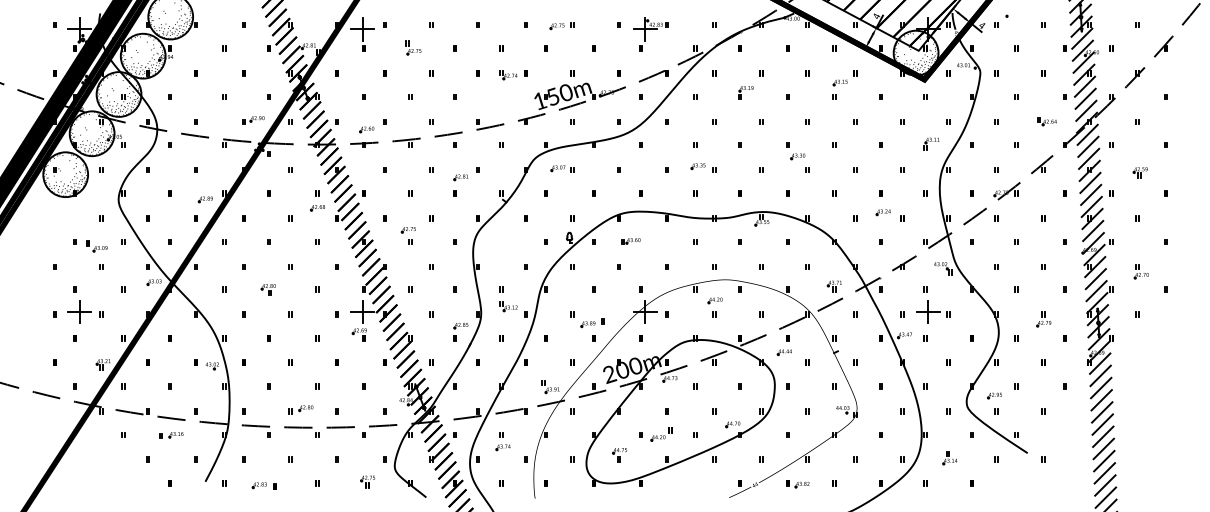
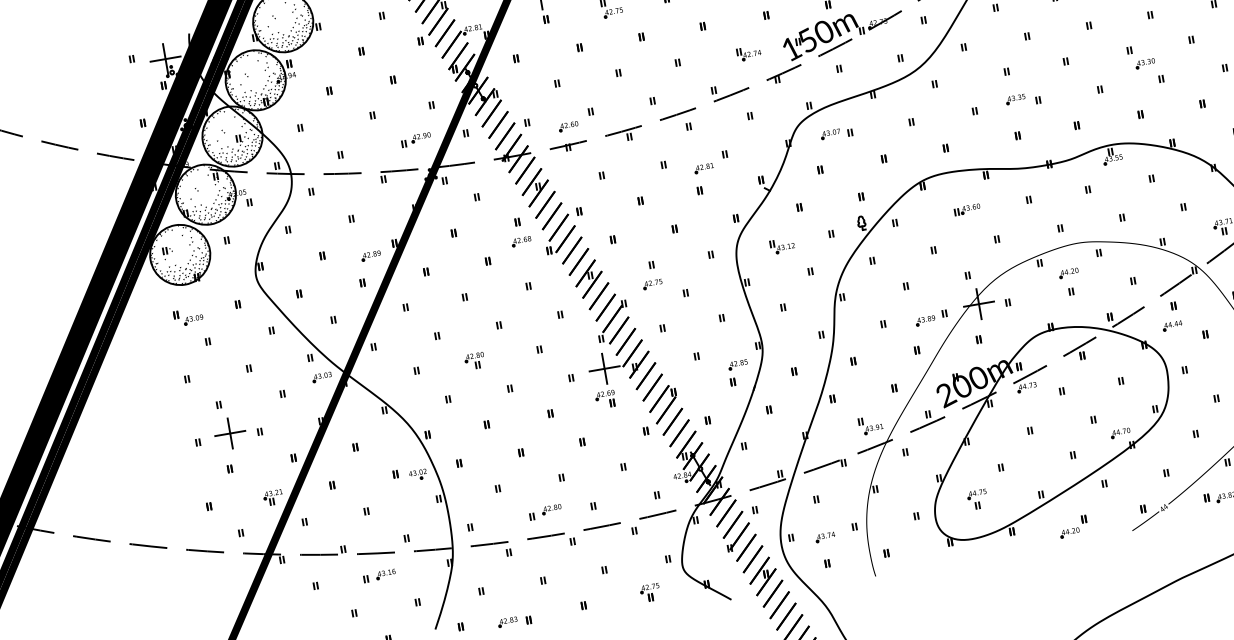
part: (508, 75) -> (749, 54), moved
part: (407, 230) -> (651, 285), moved
part: (630, 241) -> (967, 210), moved
part: (96, 246) -> (188, 317), moved
part: (508, 306) -> (782, 246), moved
part: (592, 322) -> (930, 317), moved
part: (661, 434) -> (1073, 527), moved
part: (502, 447) -> (824, 537), moved

